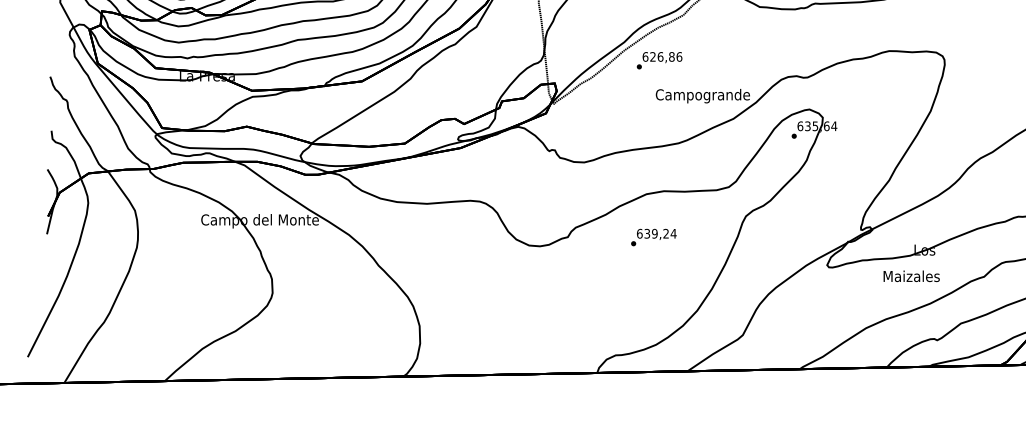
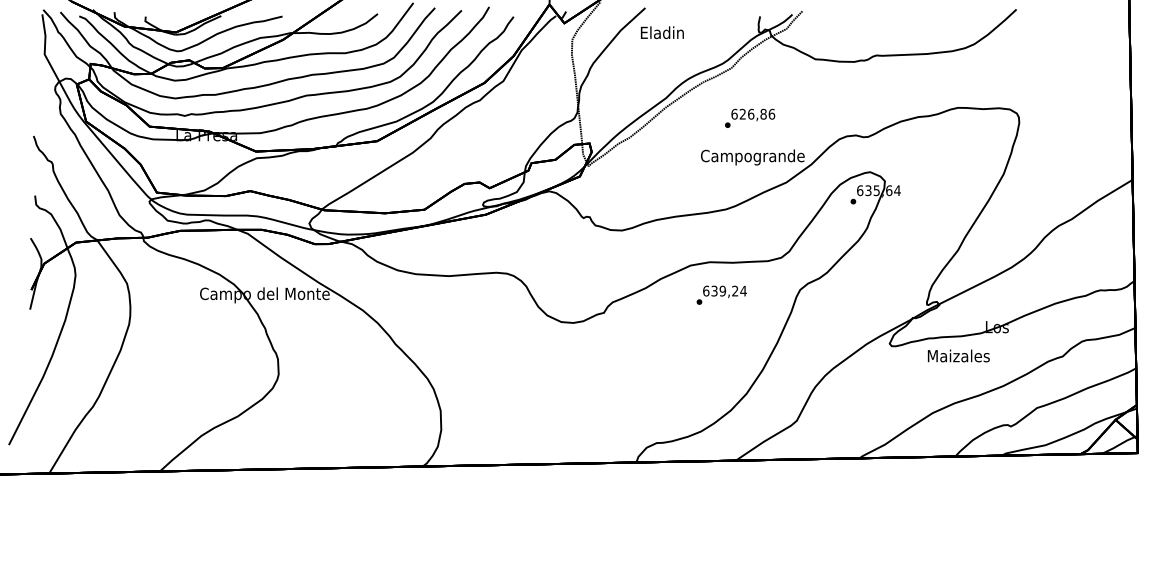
text: (659, 59) -> (750, 117), moved
text: (653, 236) -> (721, 294), moved
text: (911, 275) -> (958, 355), moved

